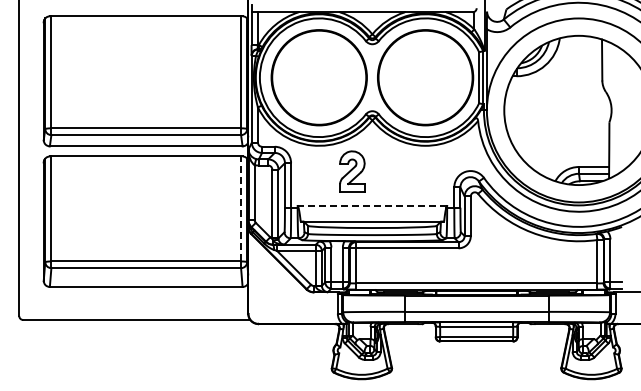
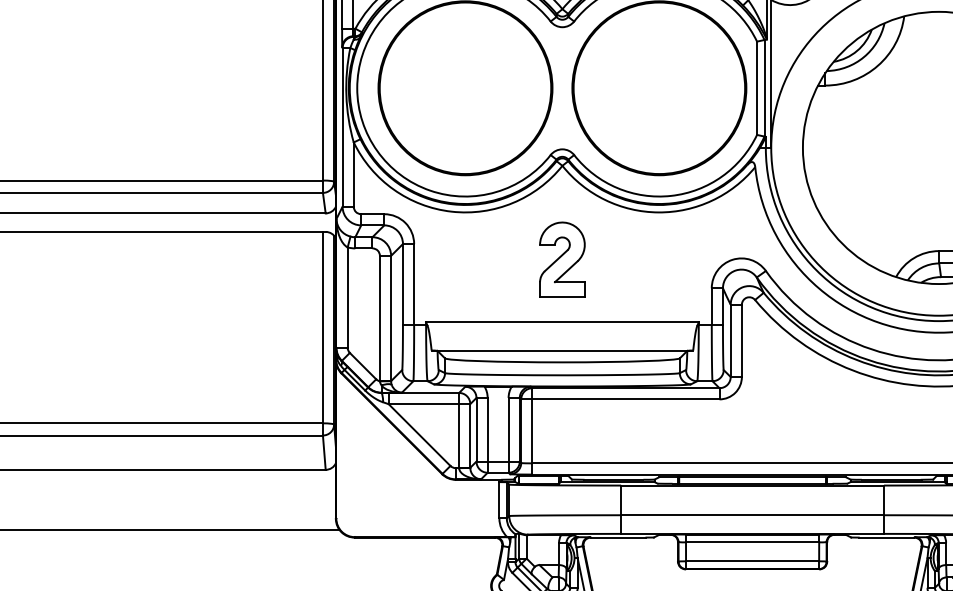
part: (352, 171) -> (562, 259), moved
line: (372, 206) -> (562, 323), dashed -> solid
line: (241, 208) -> (323, 326), dashed -> solid

